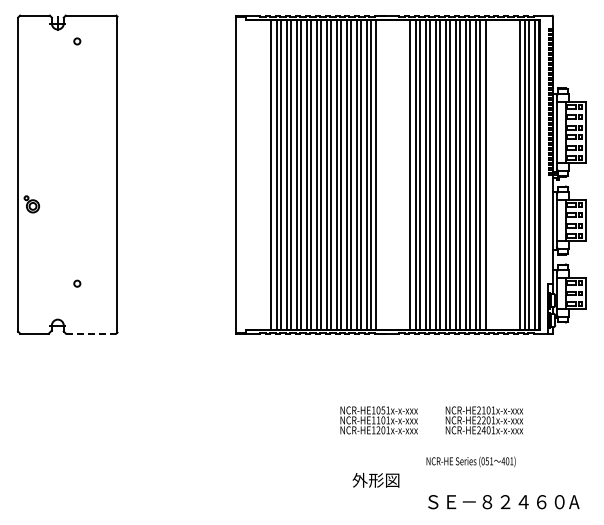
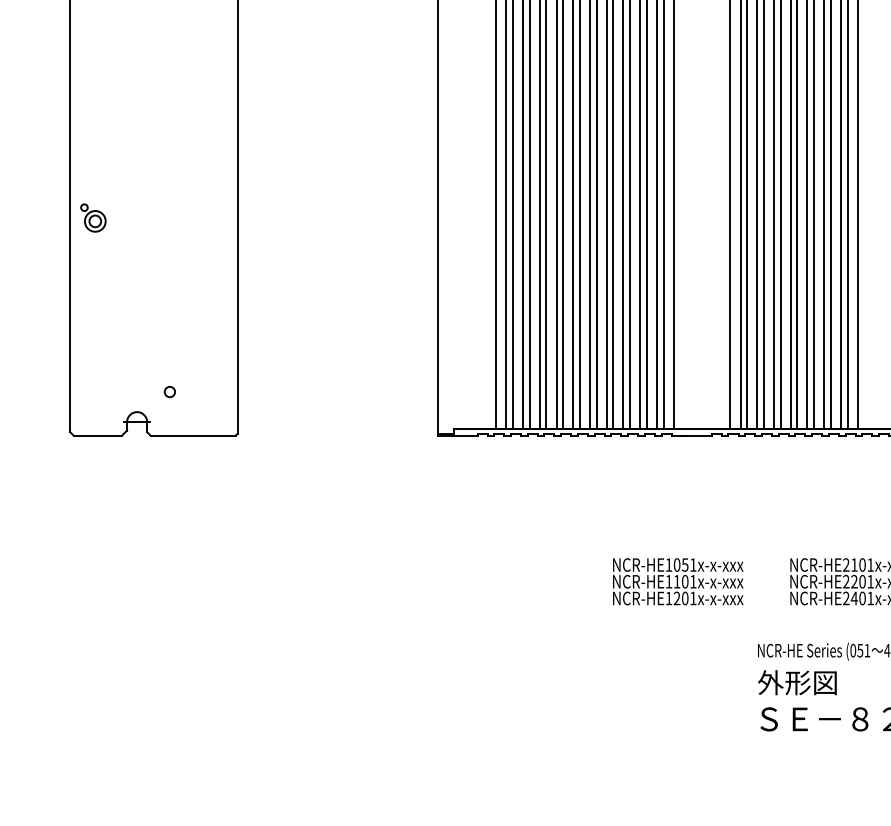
circle: (77, 283) -> (170, 391), moved
line: (91, 333) -> (193, 435), dashed -> solid
text: (375, 480) -> (796, 682), moved

